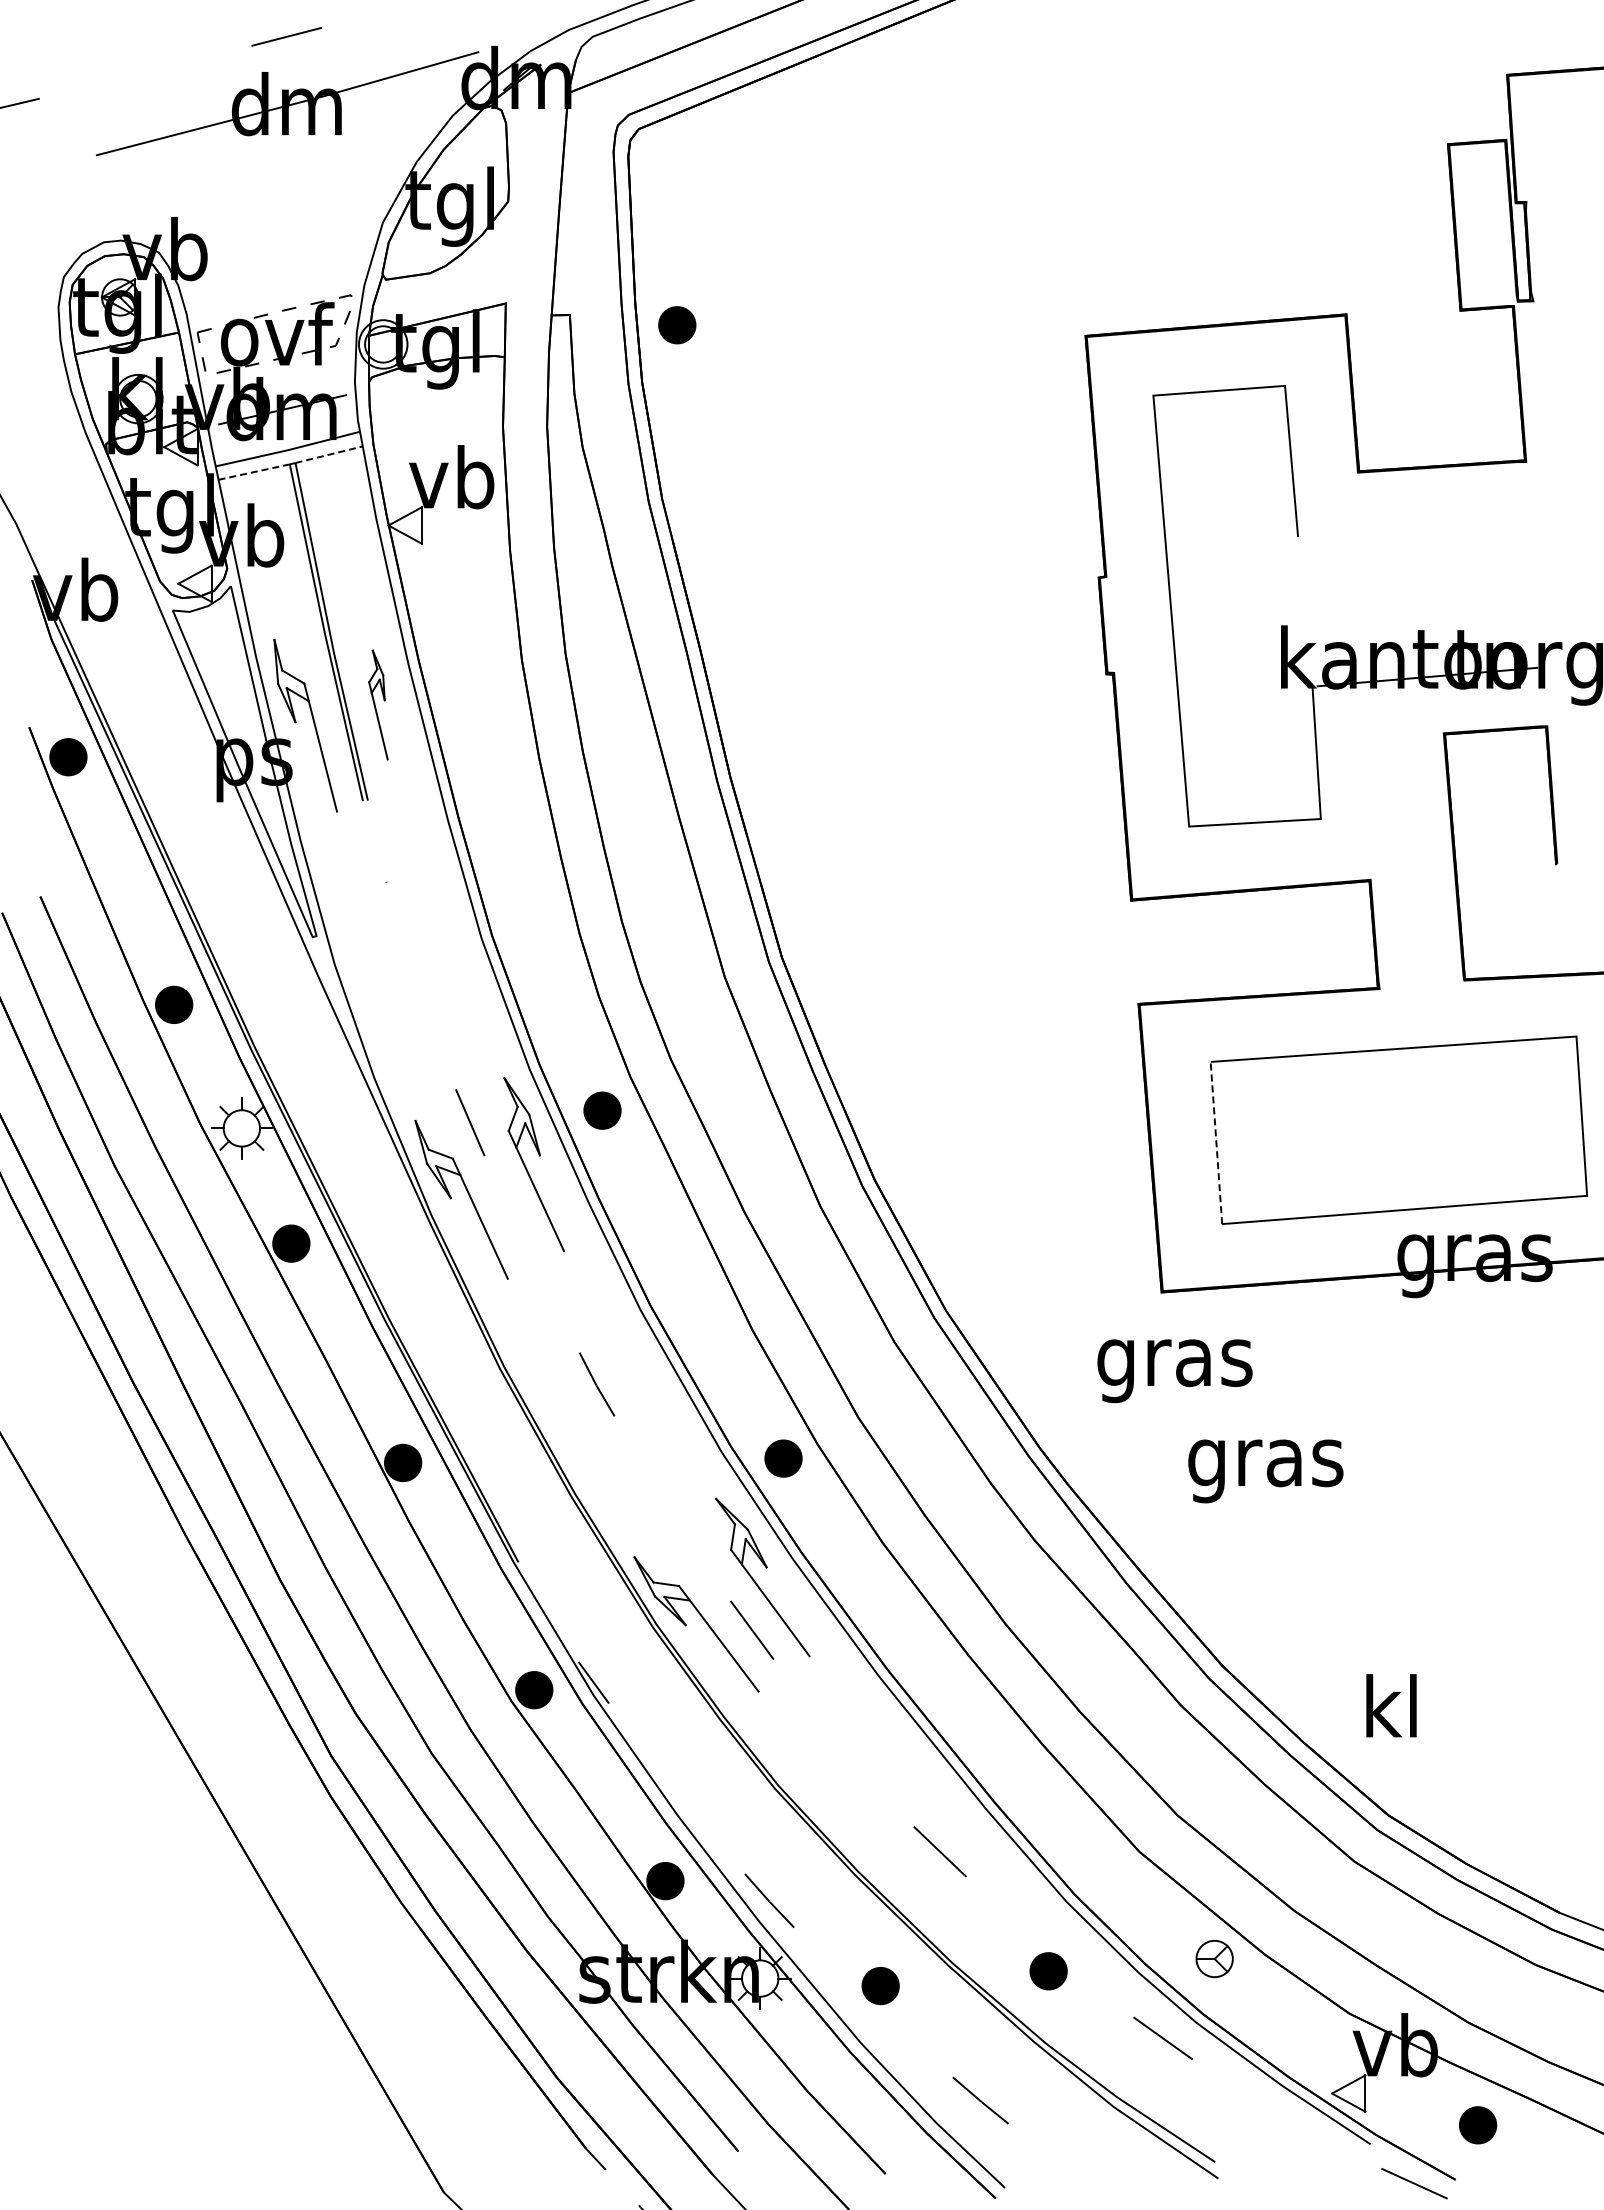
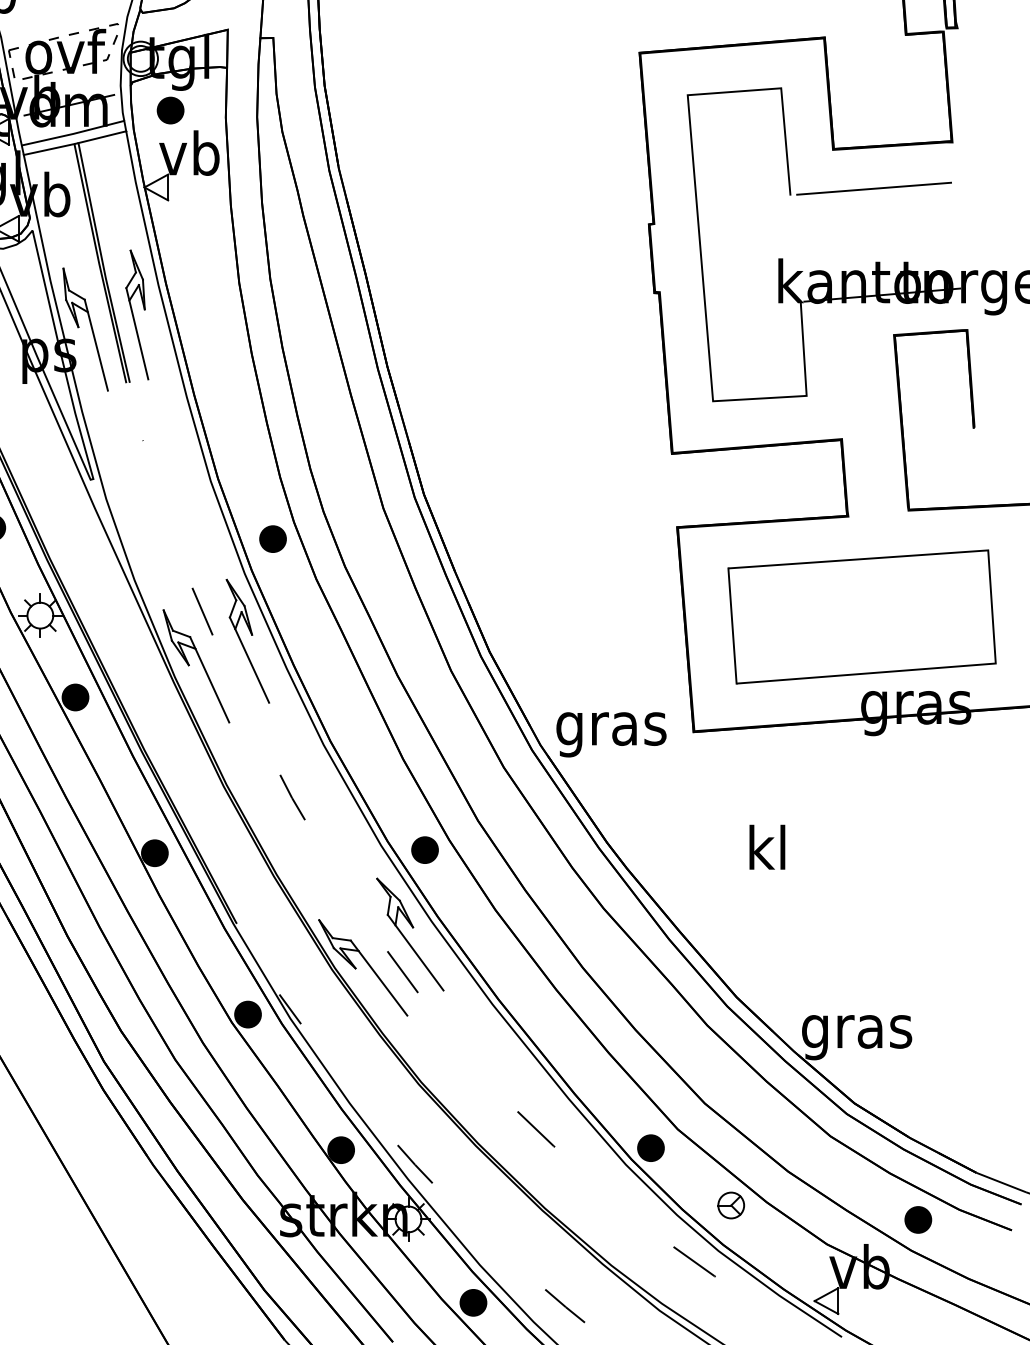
part: (677, 325) -> (170, 110), moved
line: (329, 454) -> (102, 137), dashed -> solid
line: (254, 471) -> (49, 149), dashed -> solid
line: (1415, 526) -> (873, 188), added
part: (378, 704) -> (137, 314), size x1.67
part: (602, 1110) -> (273, 539), moved
line: (1216, 1142) -> (732, 625), dashed -> solid
text: (1174, 1371) -> (611, 735), moved
text: (1265, 1463) -> (767, 853), gras -> kl
text: (1391, 1714) -> (856, 1031), kl -> gras
part: (1048, 1971) -> (650, 1148), moved
part: (880, 1986) -> (473, 1303), moved
part: (1478, 2125) -> (918, 1220), moved

